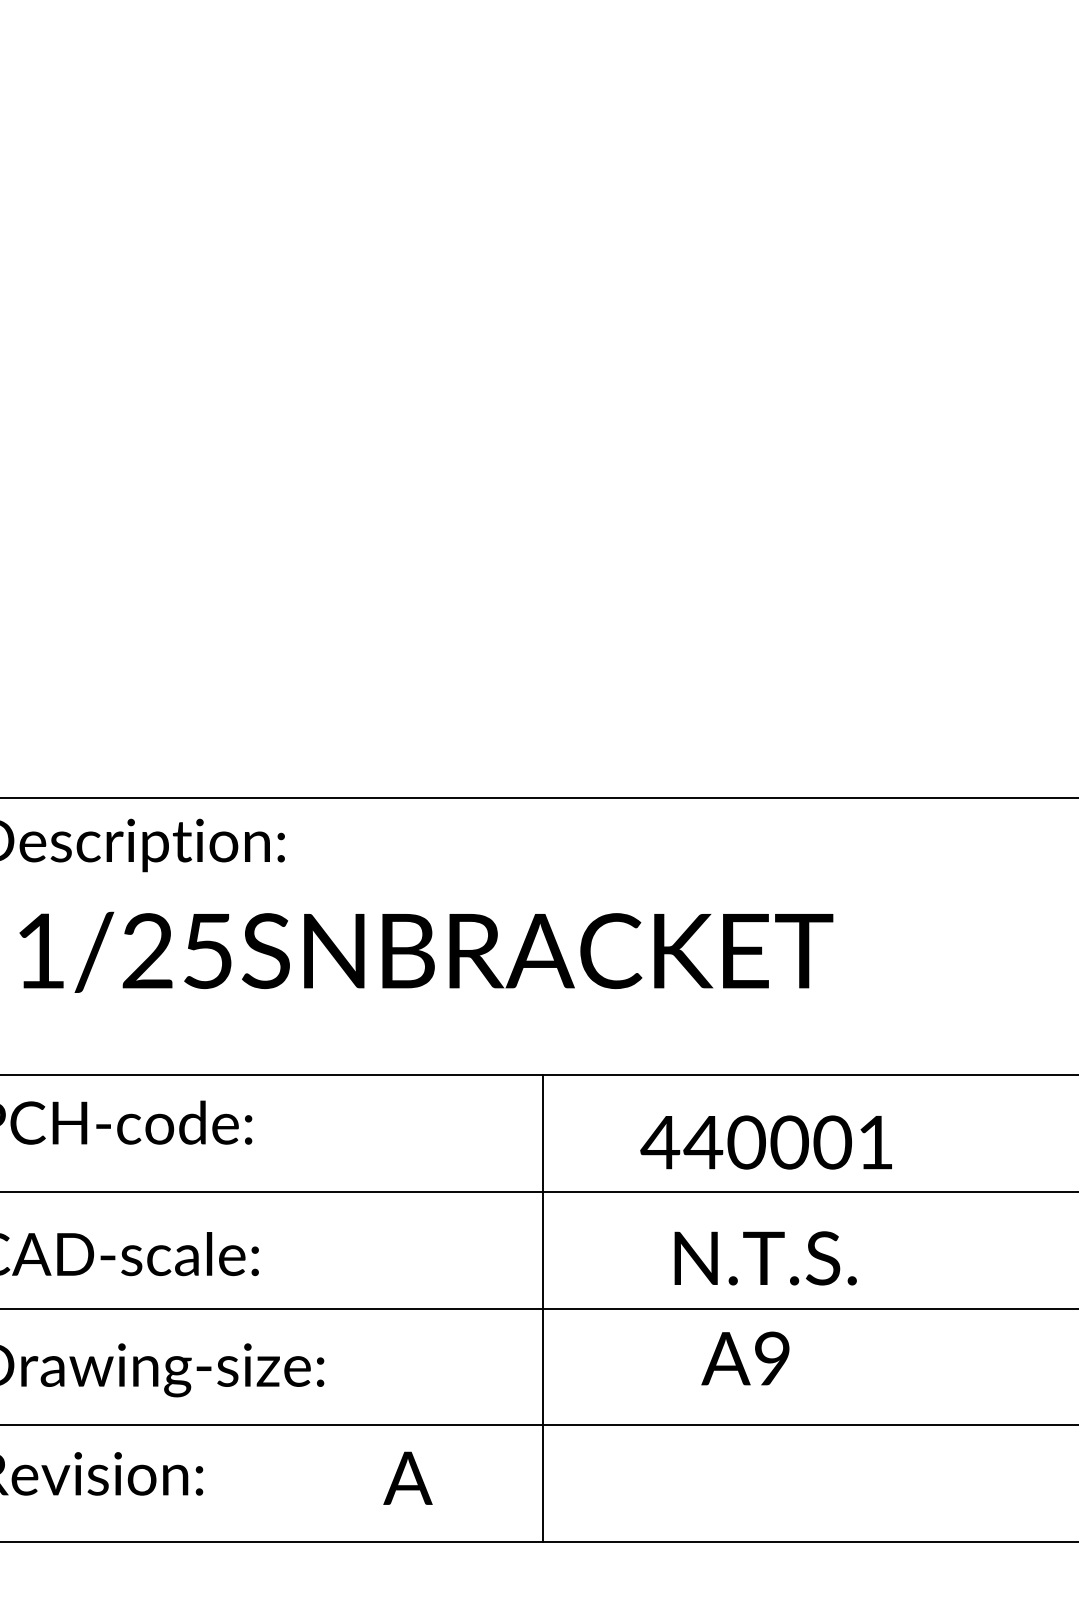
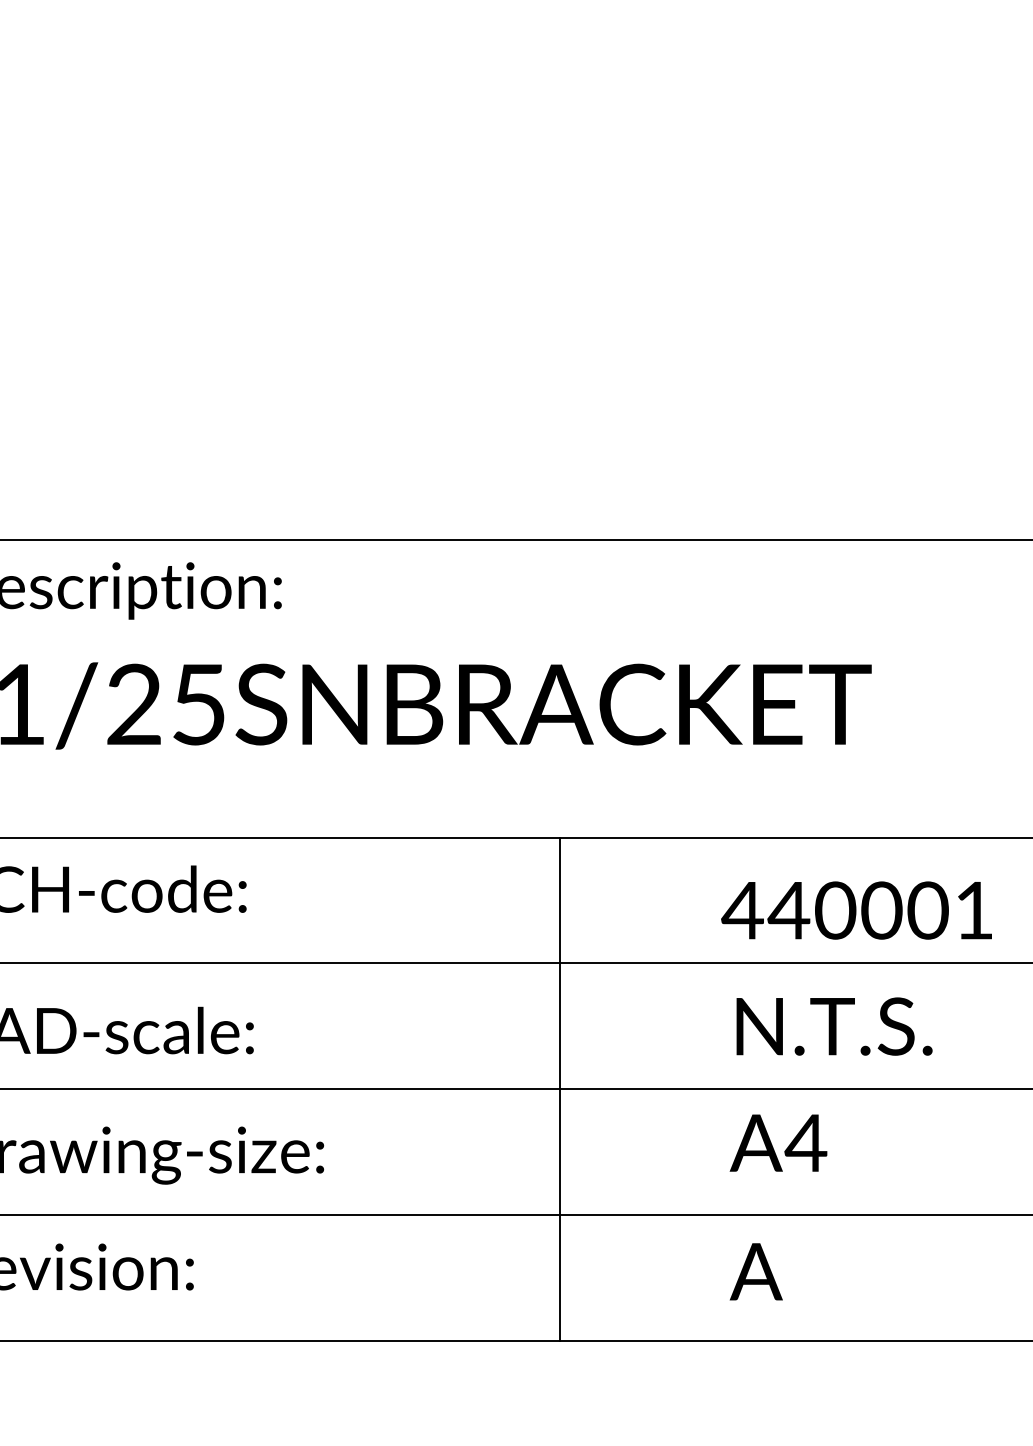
text: (765, 1142) -> (855, 910), moved
text: (765, 1258) -> (834, 1026), moved
text: (771, 1358) -> (805, 1142), A9 -> A4
text: (407, 1477) -> (755, 1270), moved

